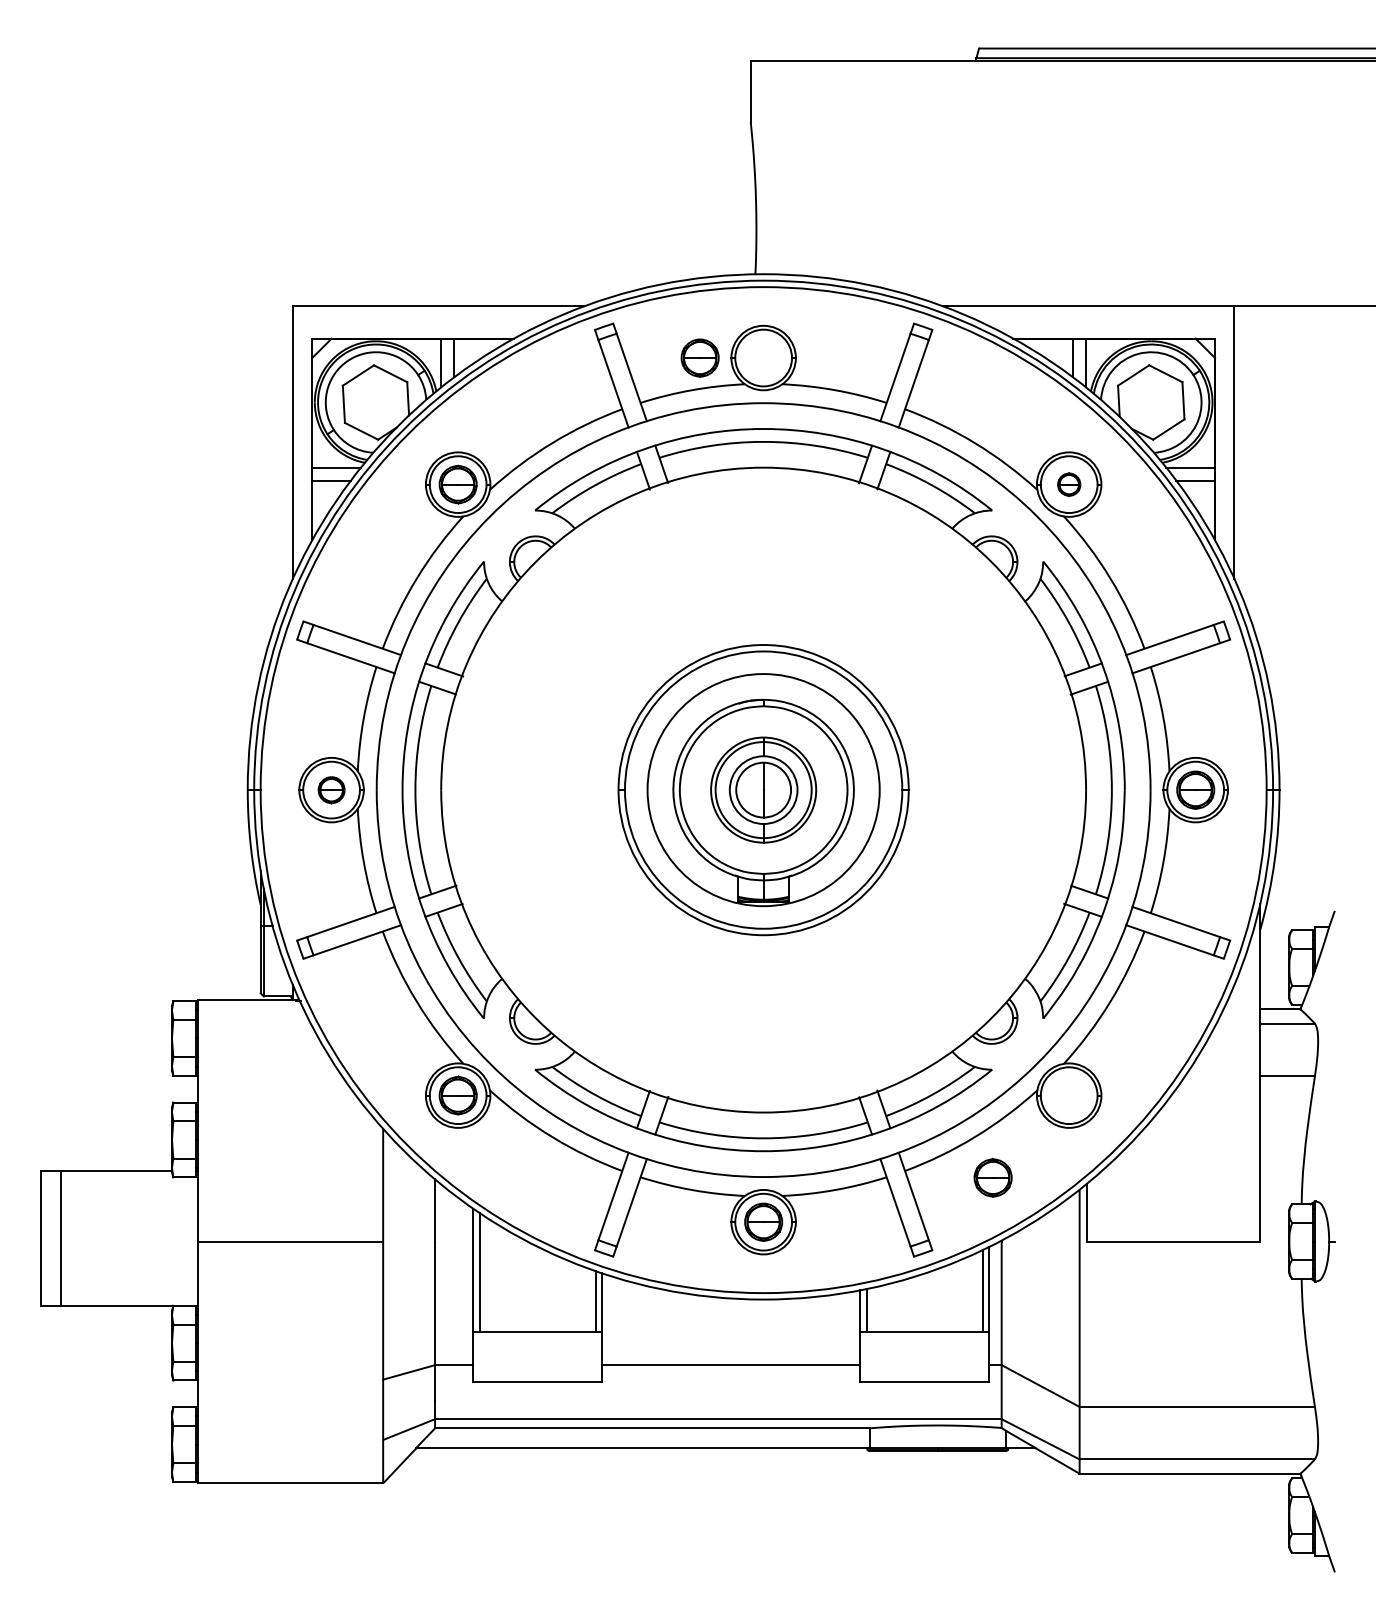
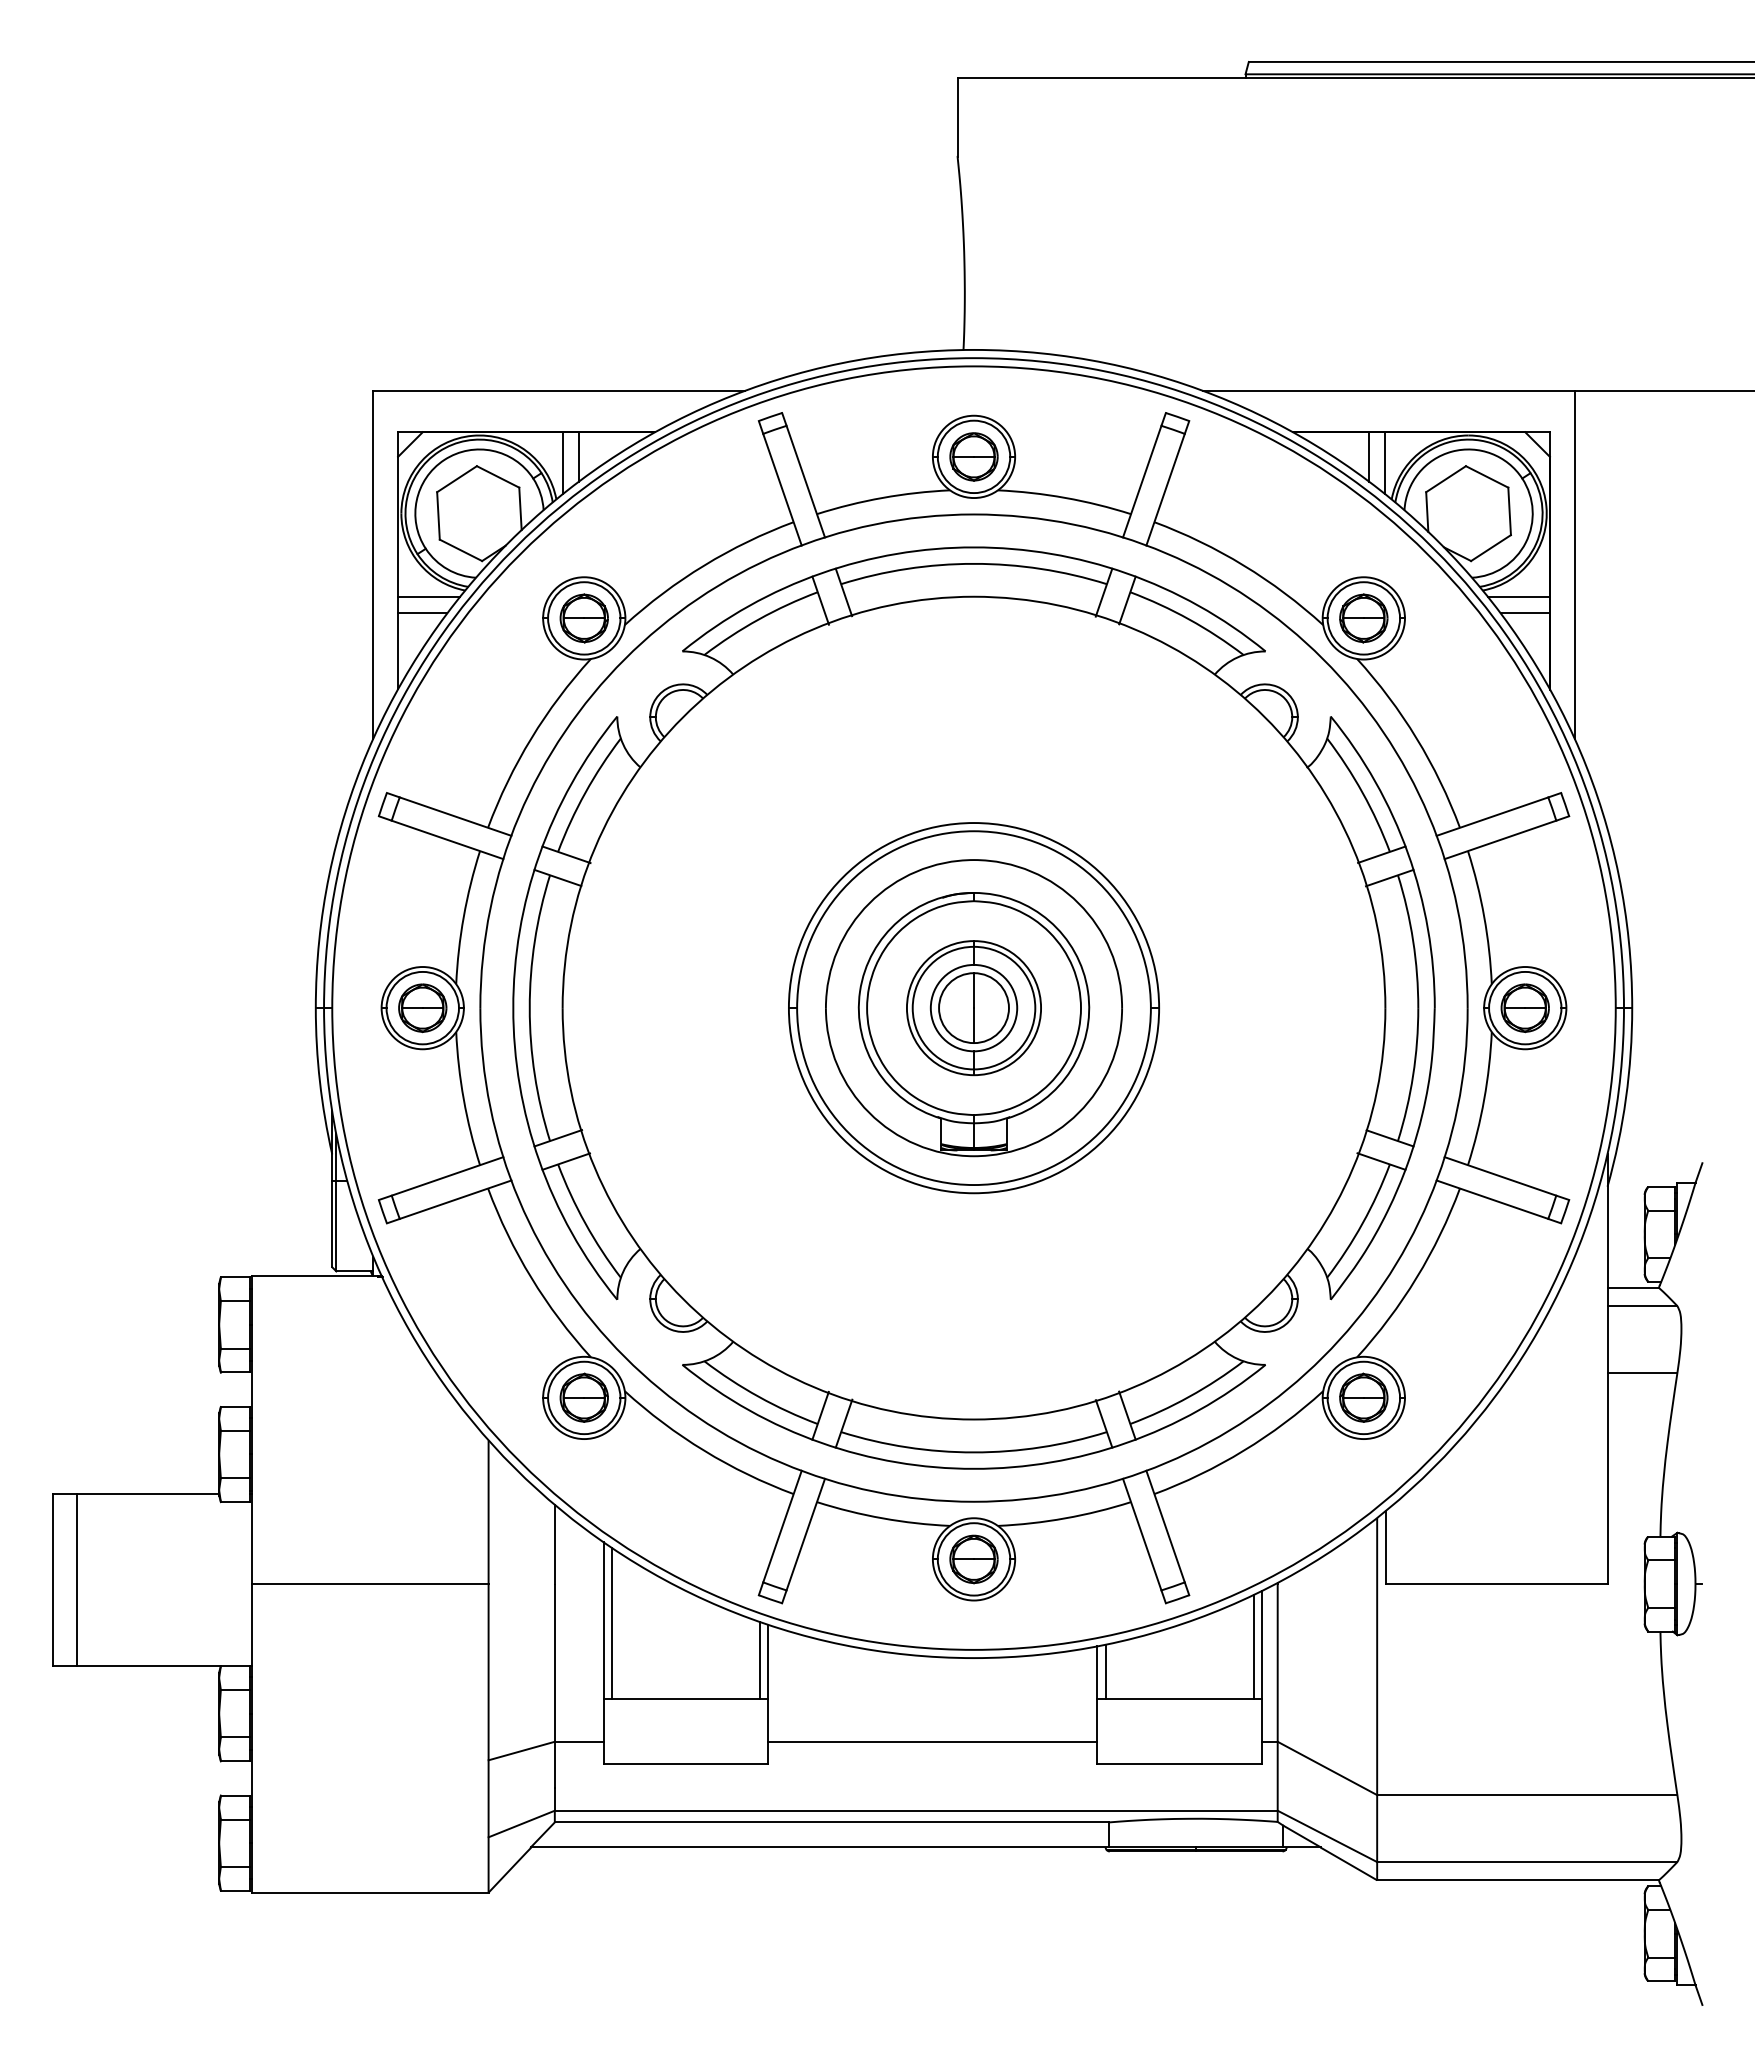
part: (699, 357) -> (973, 456), moved
part: (1068, 484) -> (1363, 618), size x1.67
part: (331, 790) -> (422, 1008), size x1.43
part: (992, 1177) -> (1363, 1397), moved

